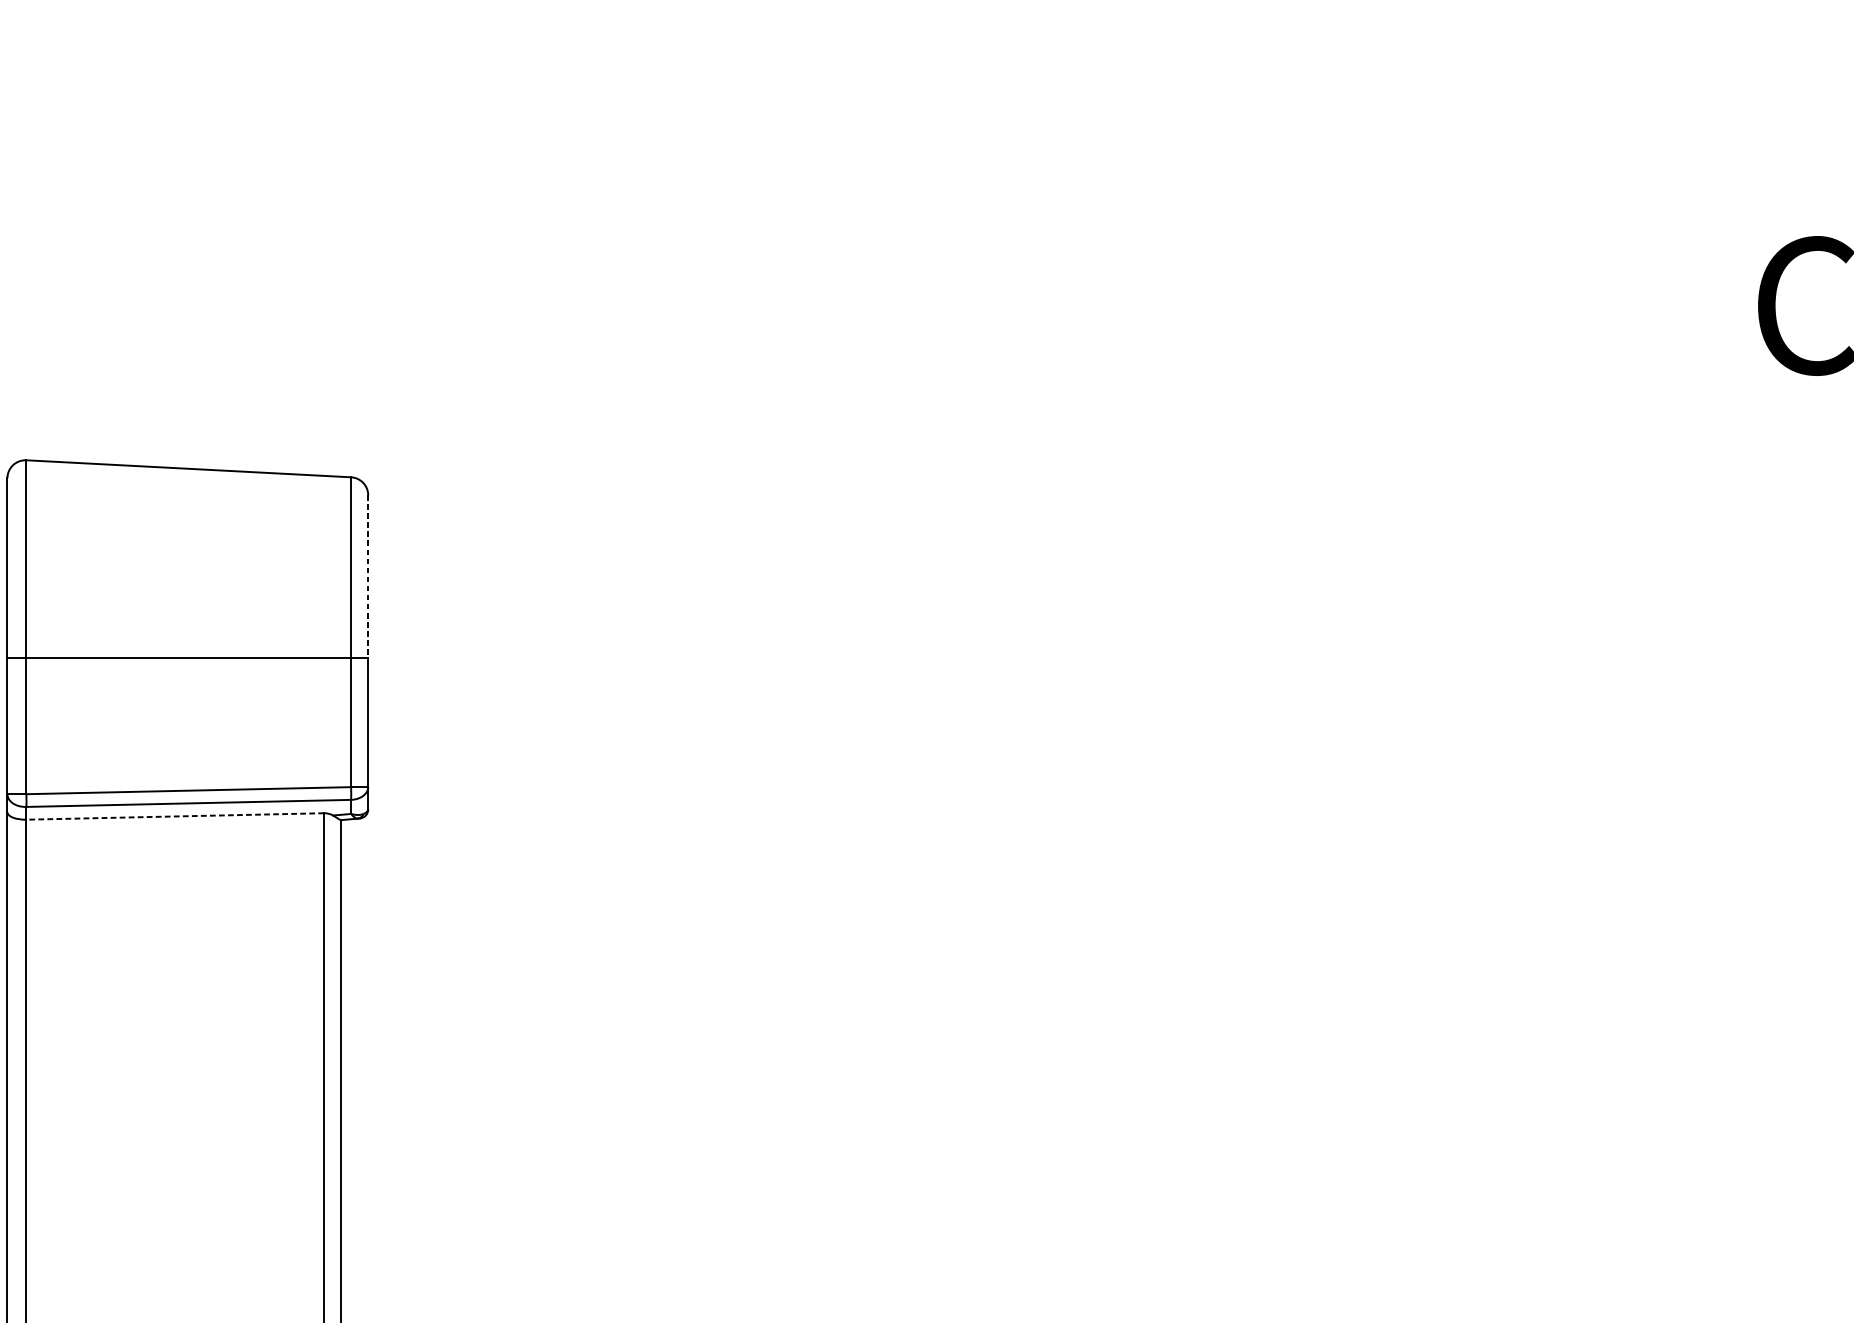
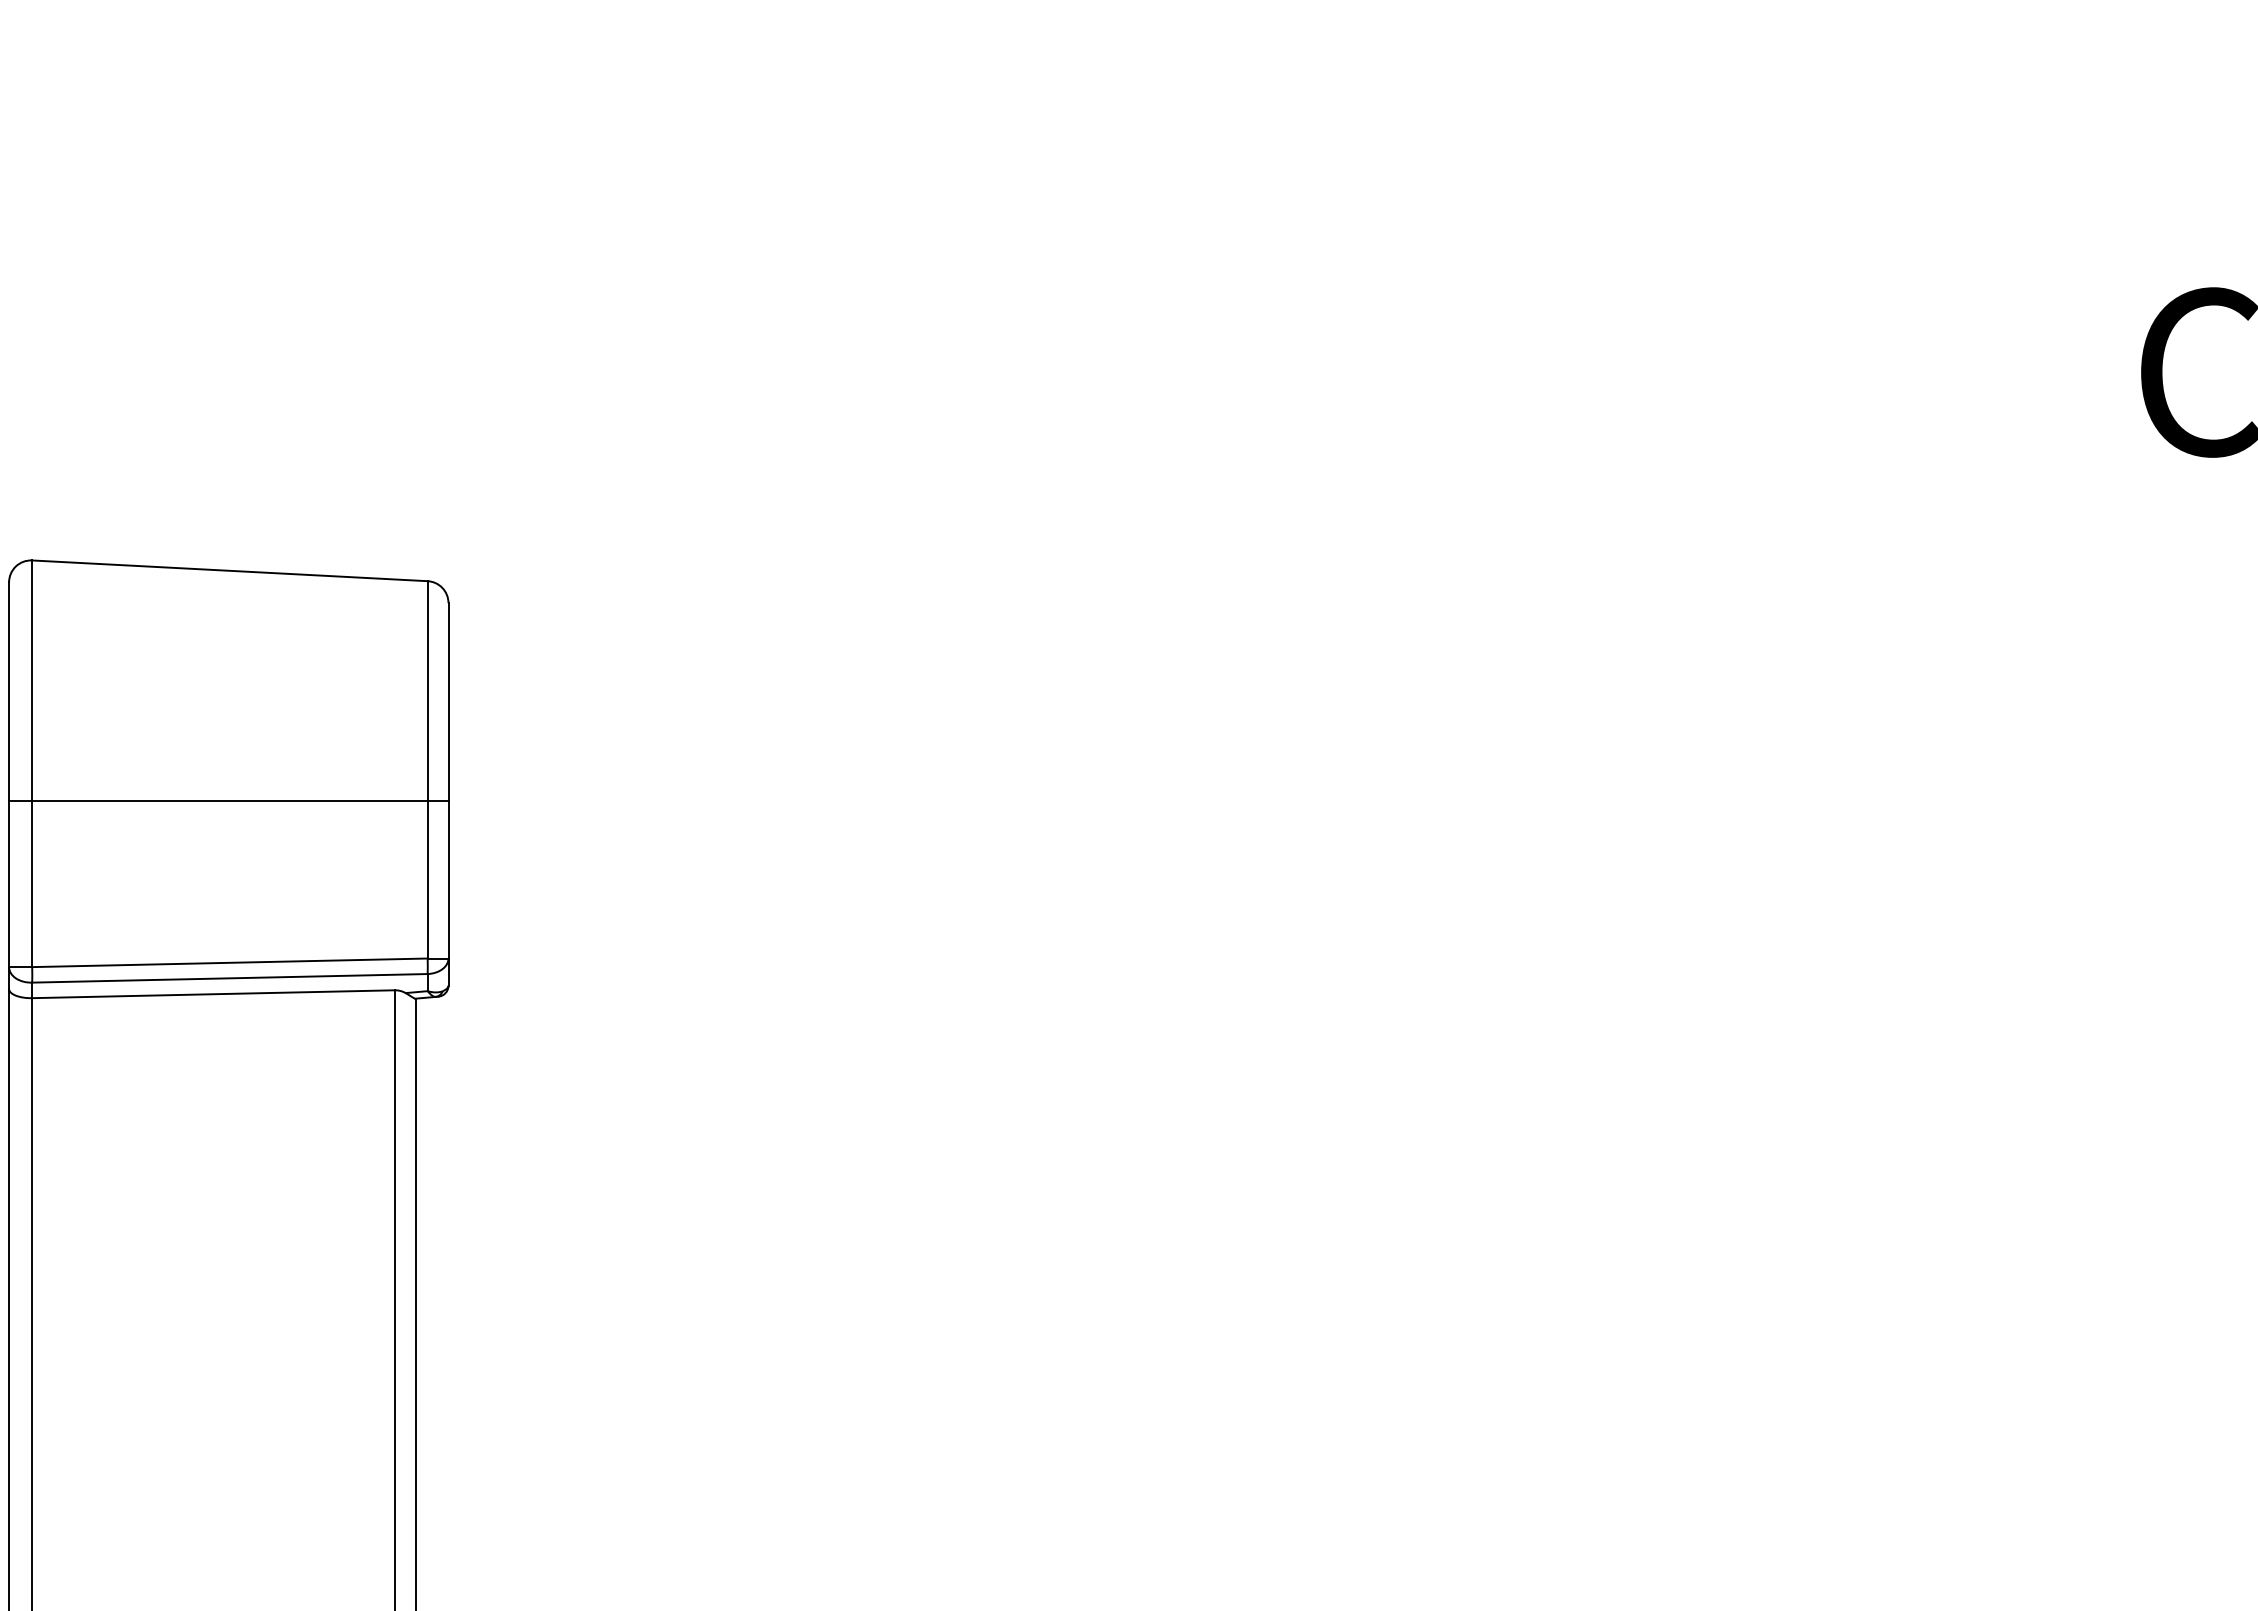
line: (368, 576) -> (448, 702), dashed -> solid
line: (174, 816) -> (212, 994), dashed -> solid

